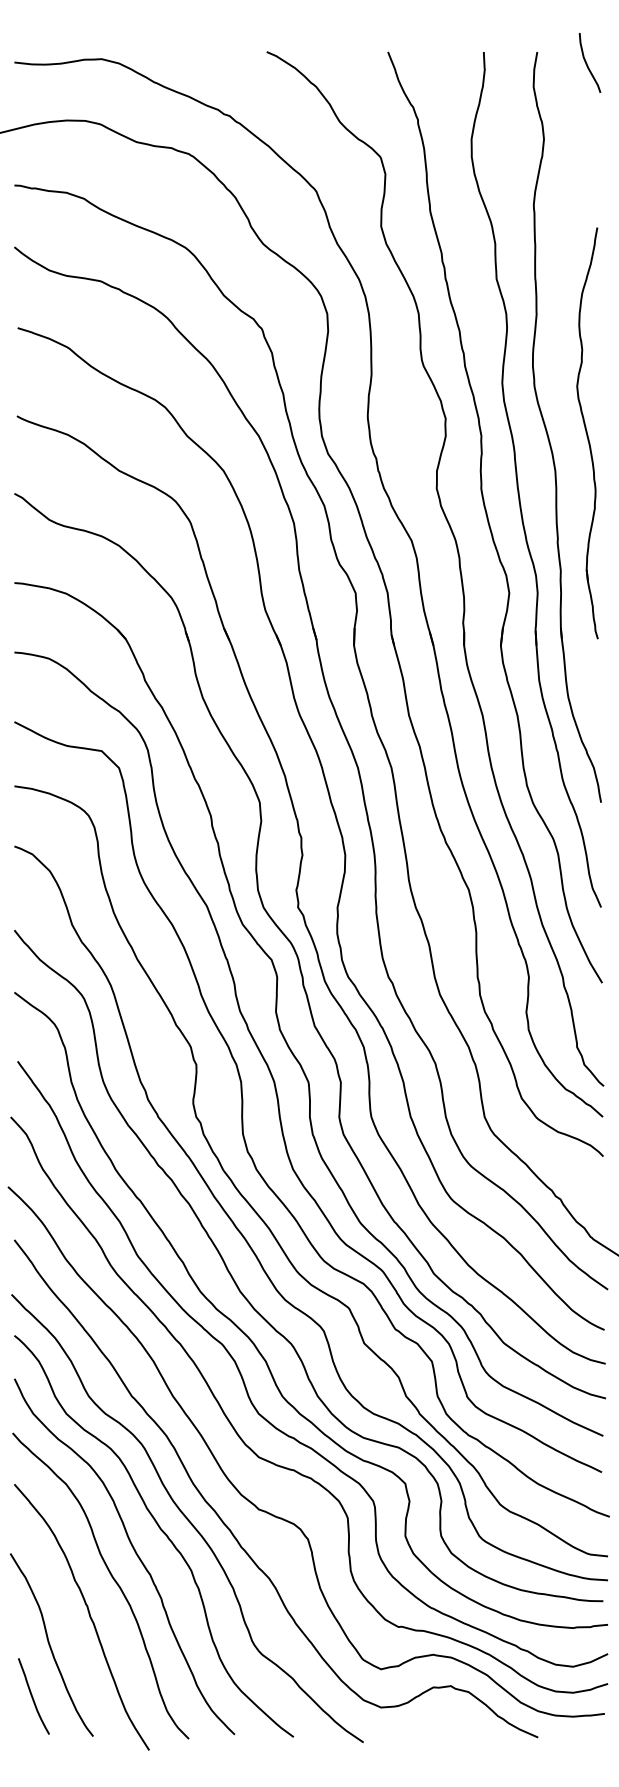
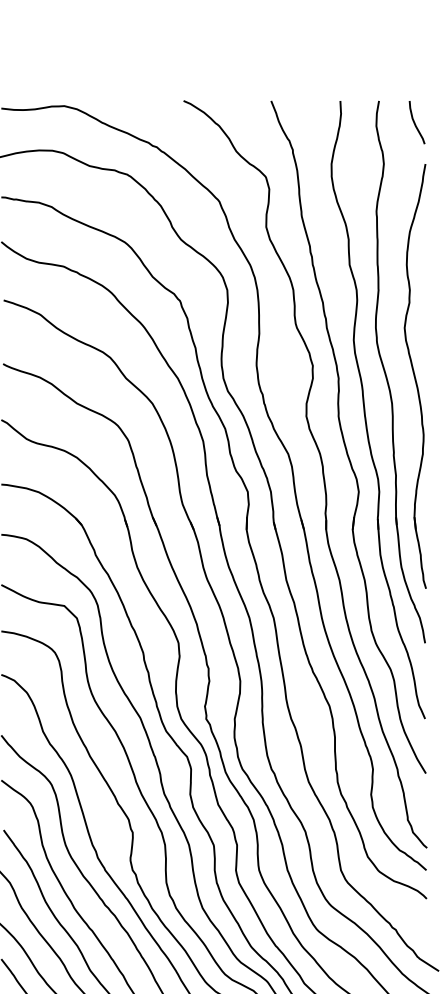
curve: (587, 63) -> (415, 122), moved
part: (587, 433) -> (415, 376), size x1.43

